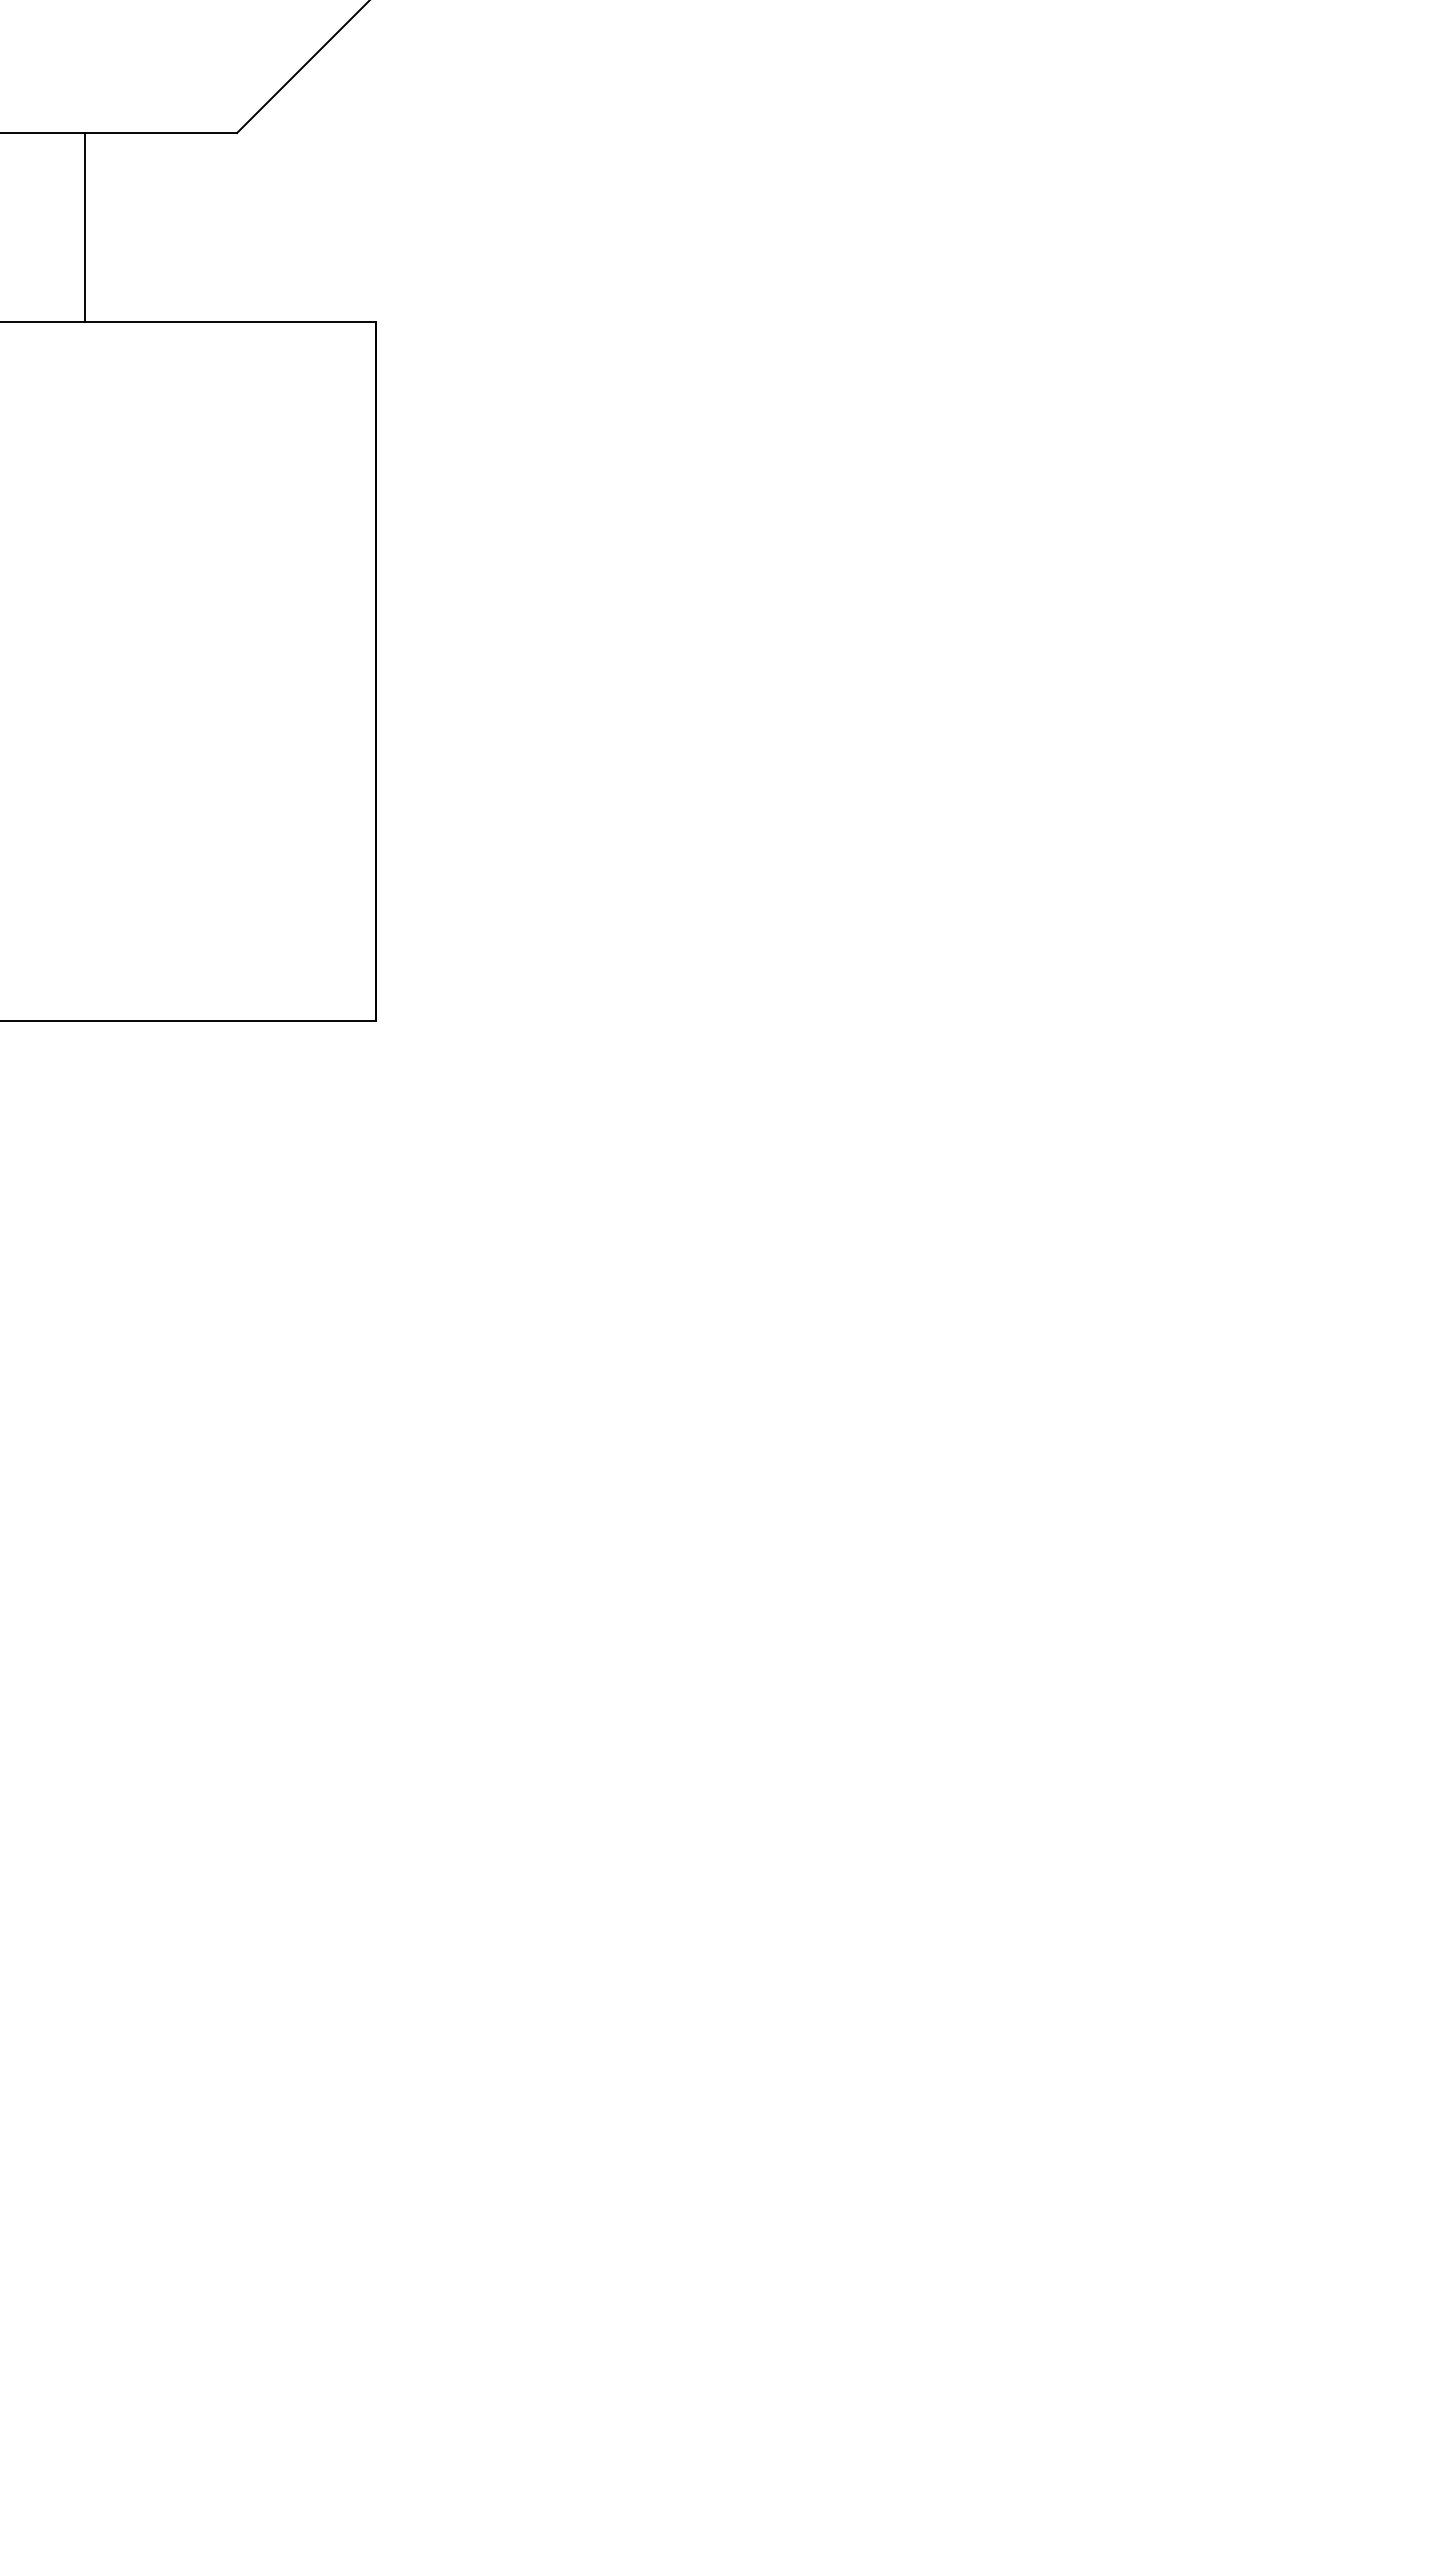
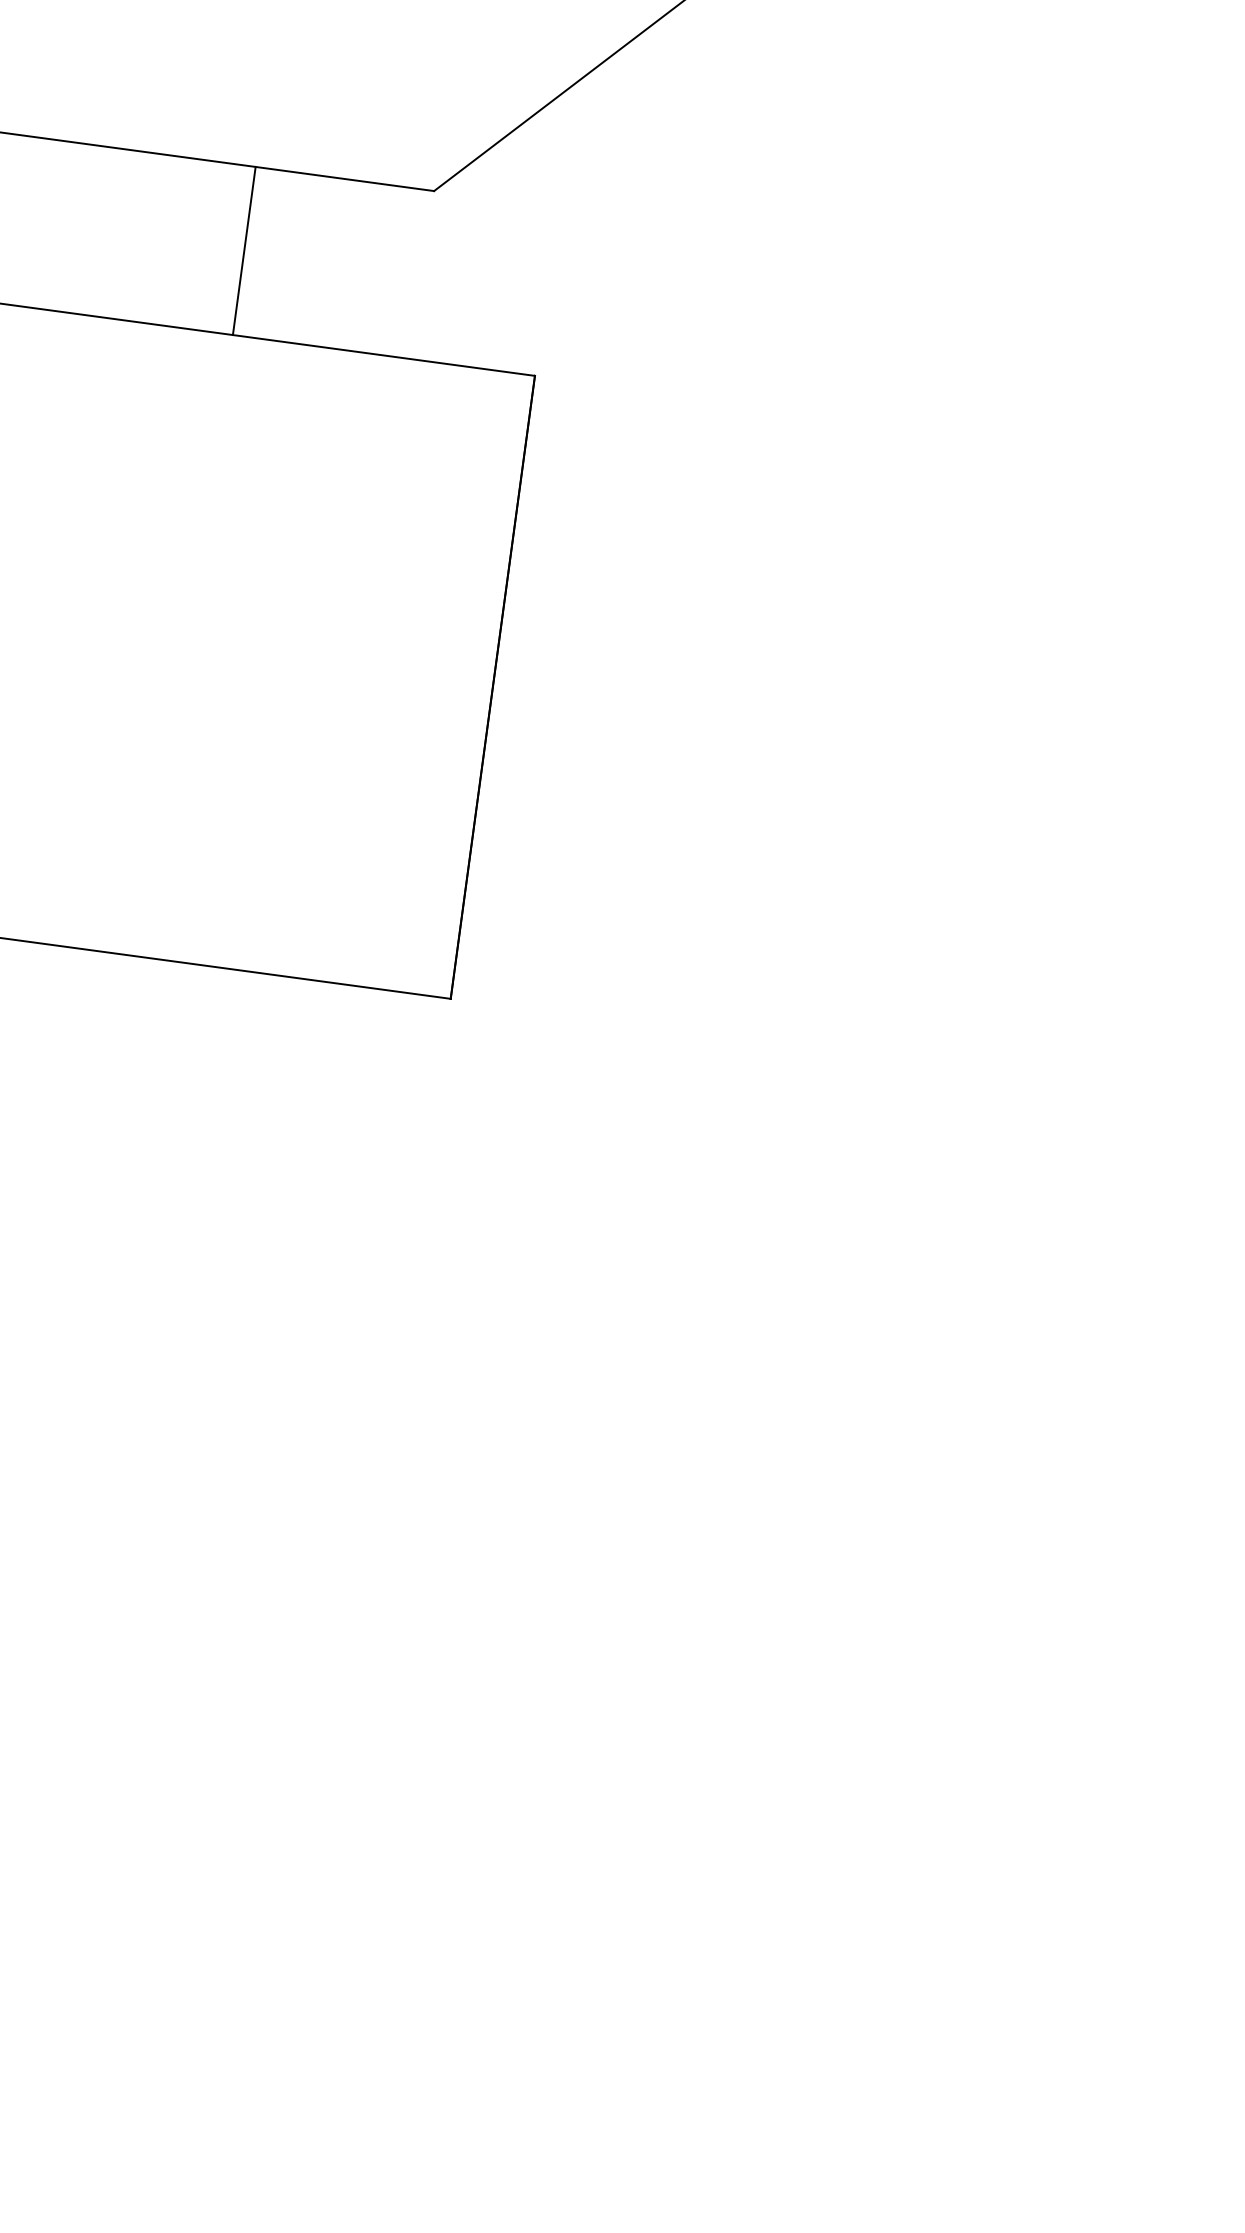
line: (84, 227) -> (244, 251), moved

